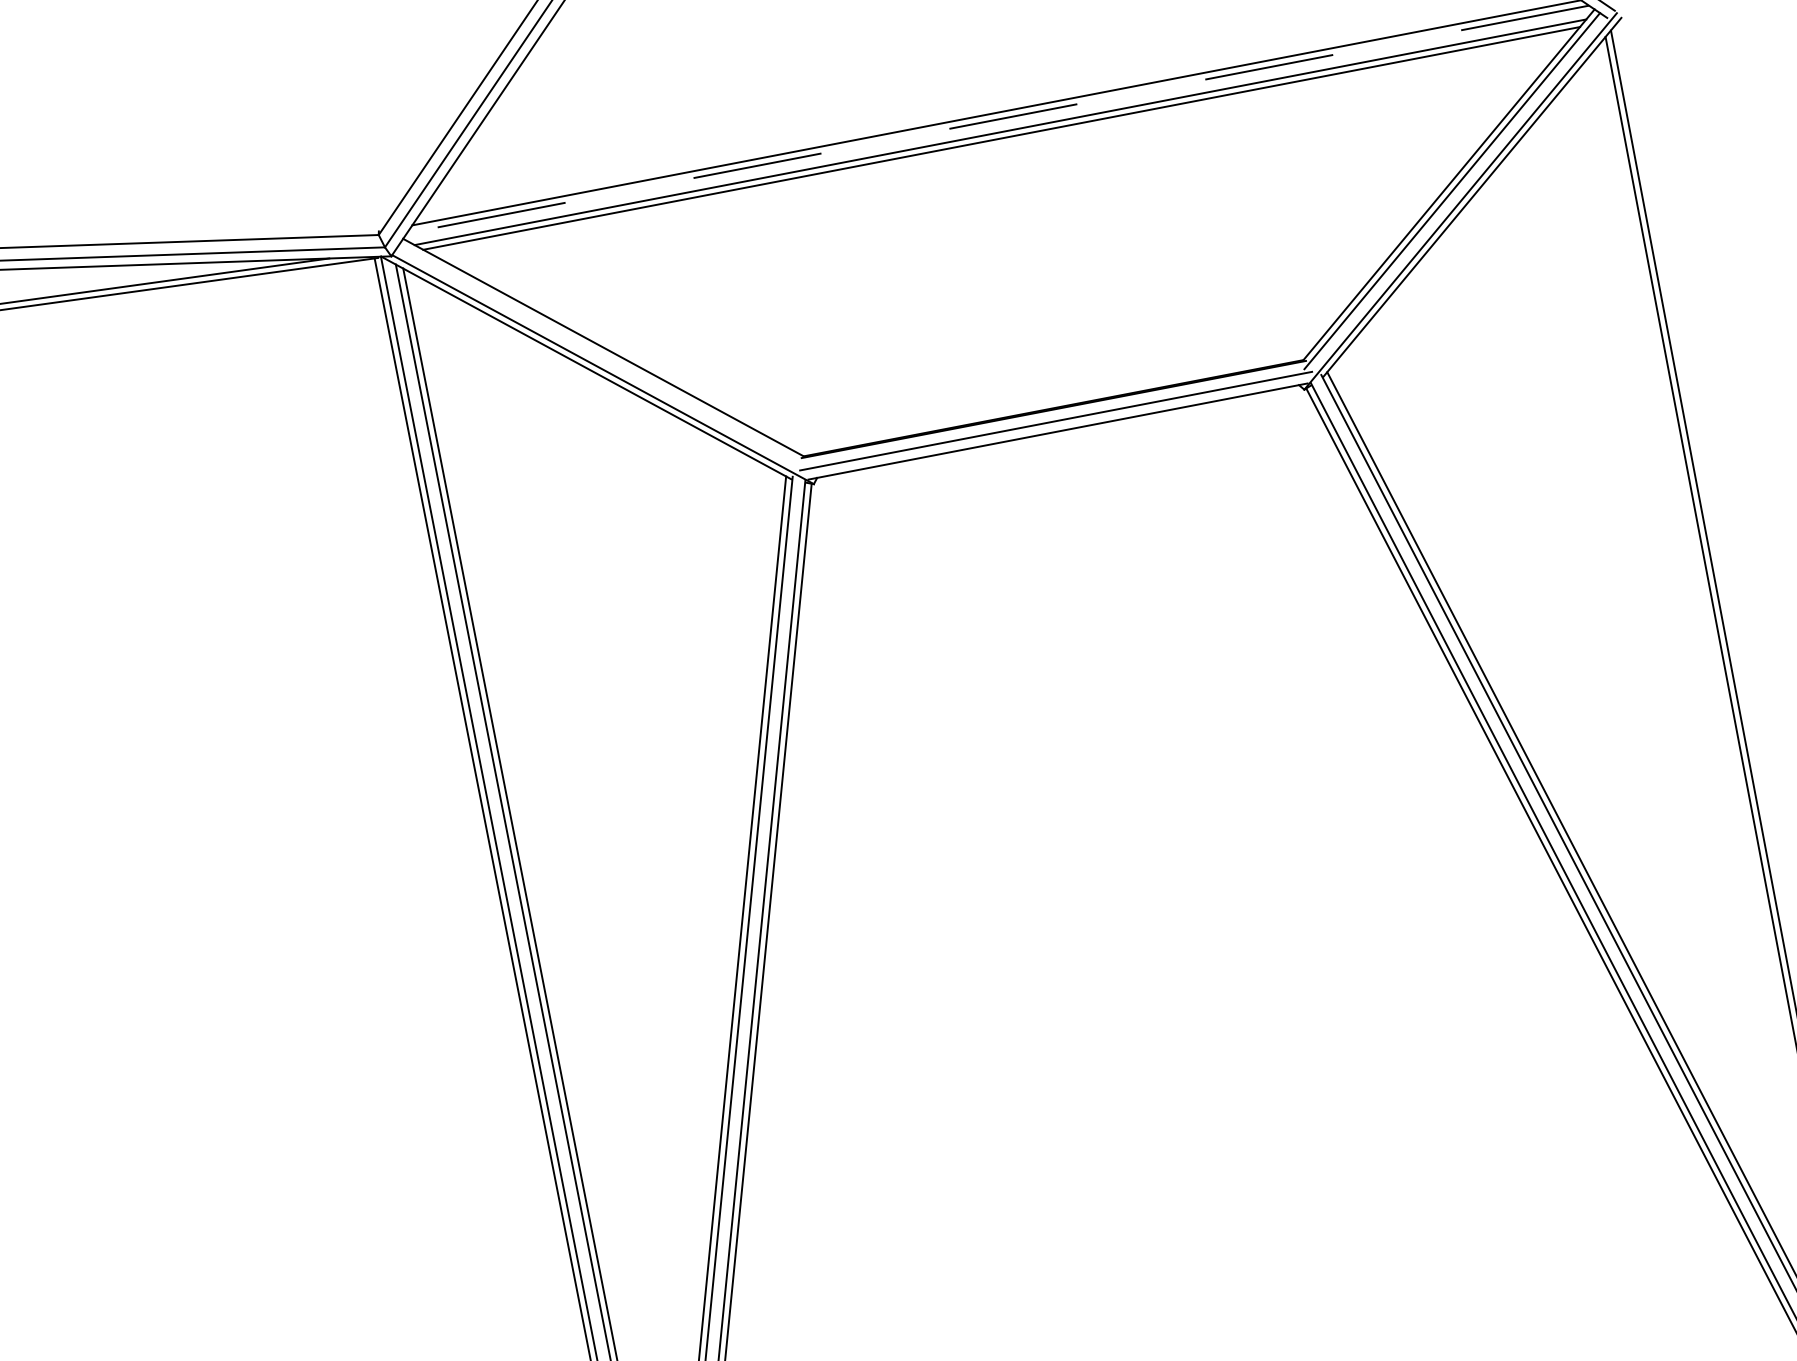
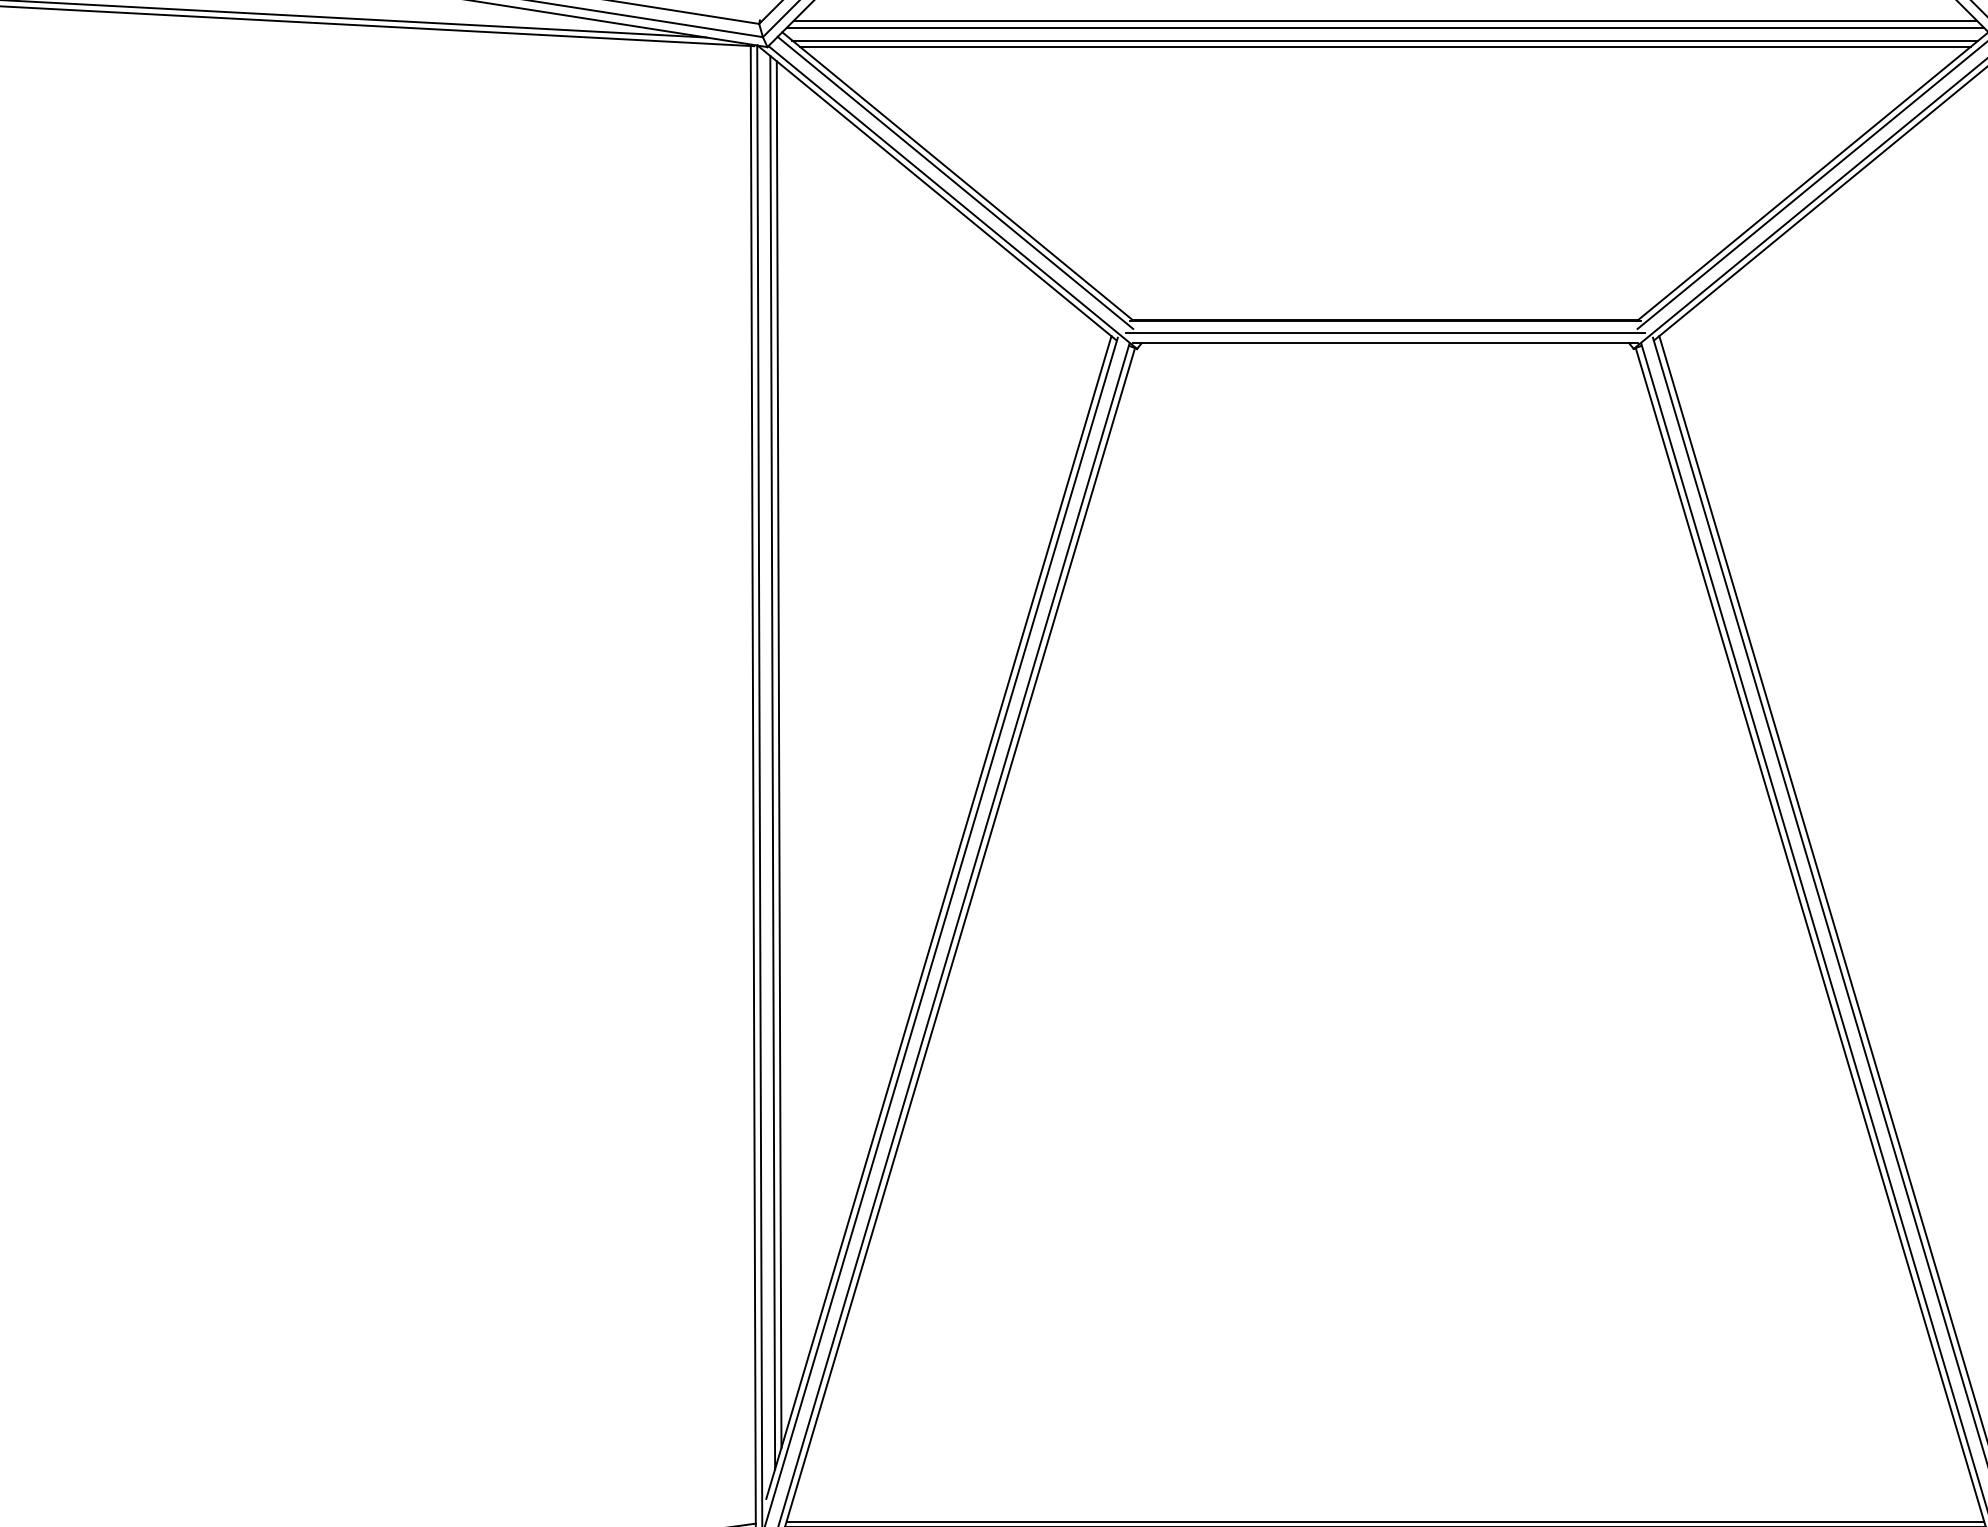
line: (997, 119) -> (1384, 27), dashed -> solid
line: (602, 354) -> (955, 182), added

